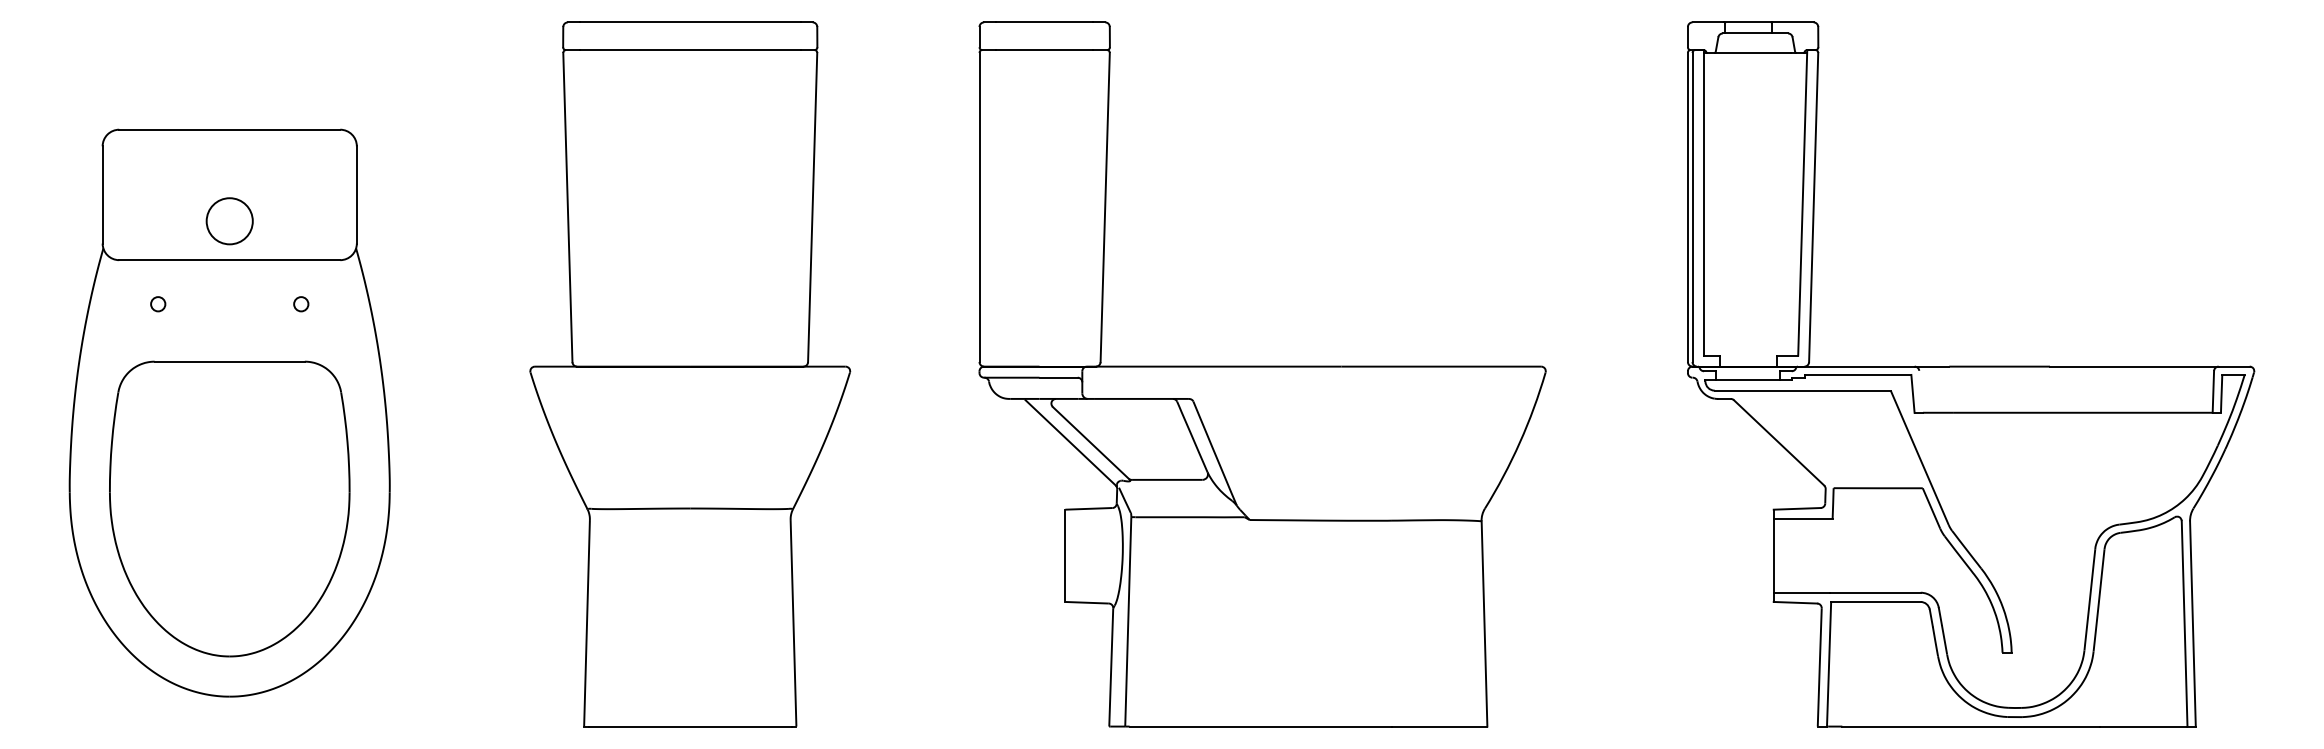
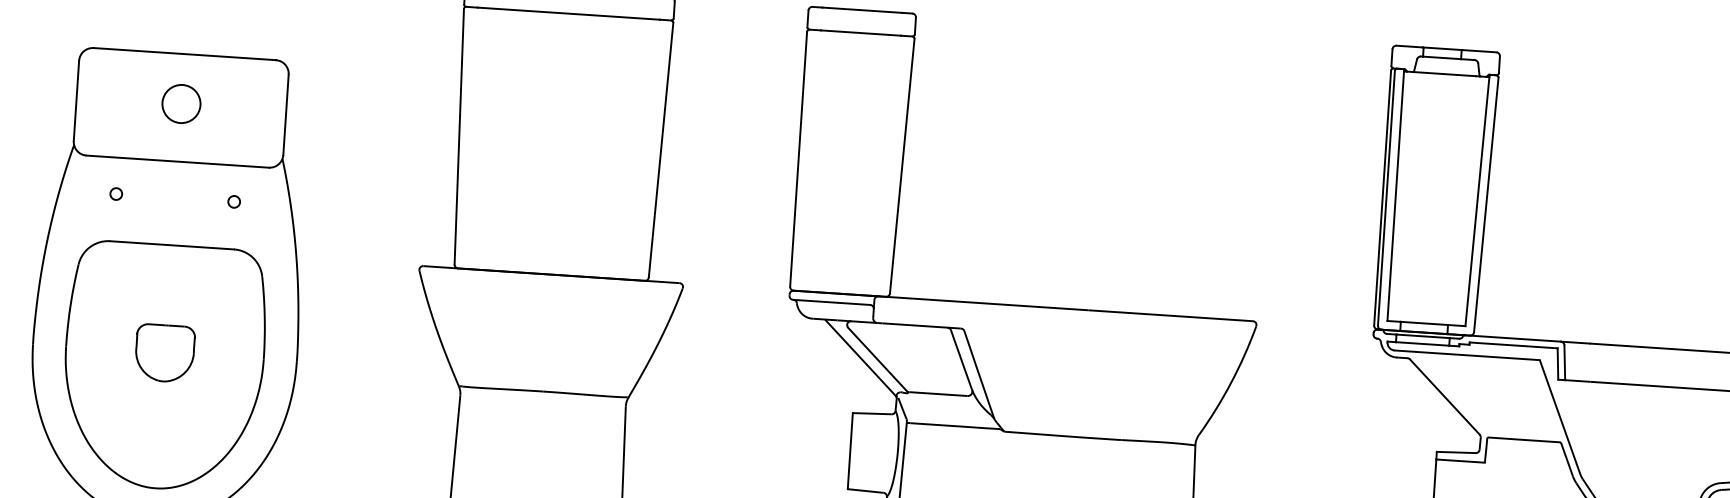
circle: (229, 221) -> (181, 104), moved
line: (1748, 355) -> (1424, 323), added
line: (1747, 371) -> (1422, 336), added
line: (1920, 391) -> (1564, 362), added
part: (229, 492) -> (164, 353), added

